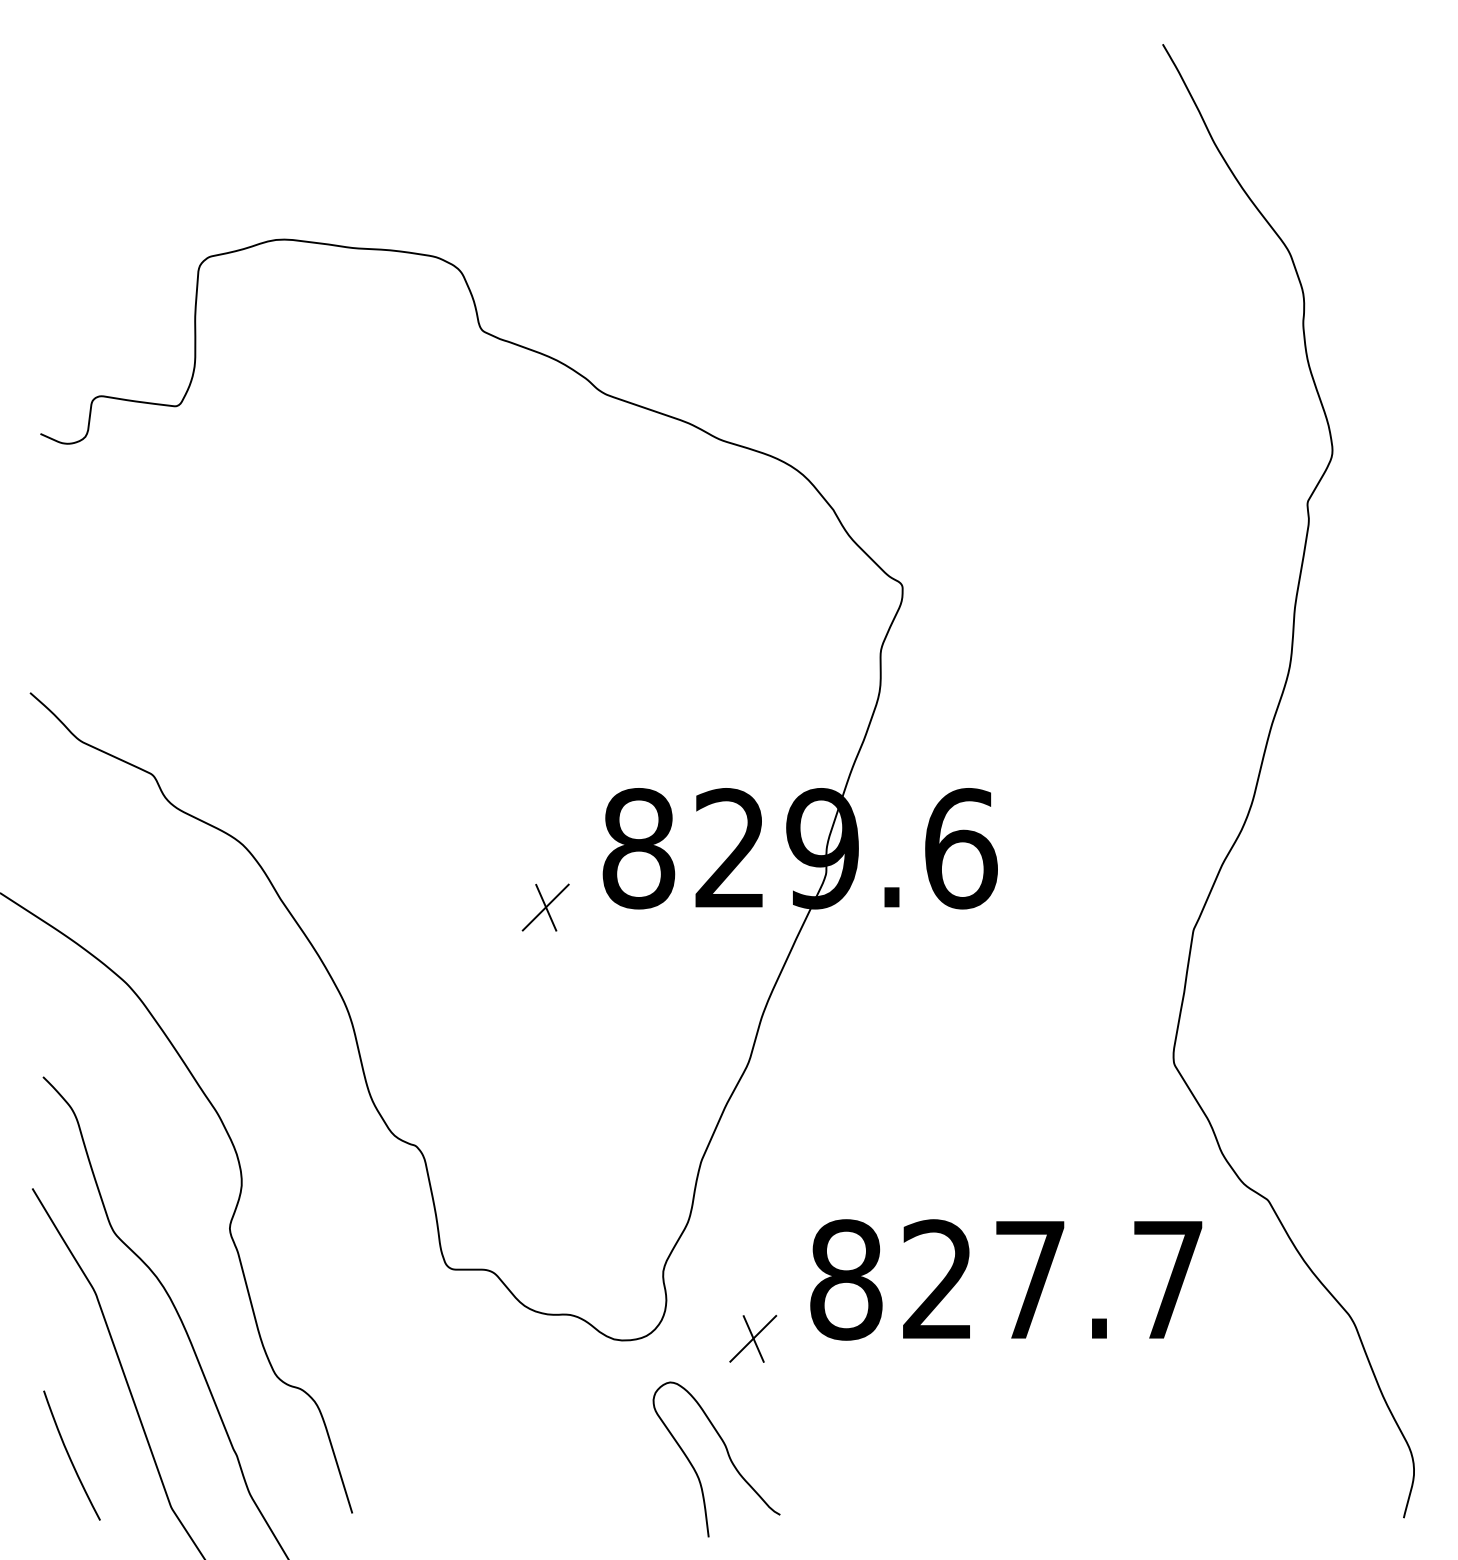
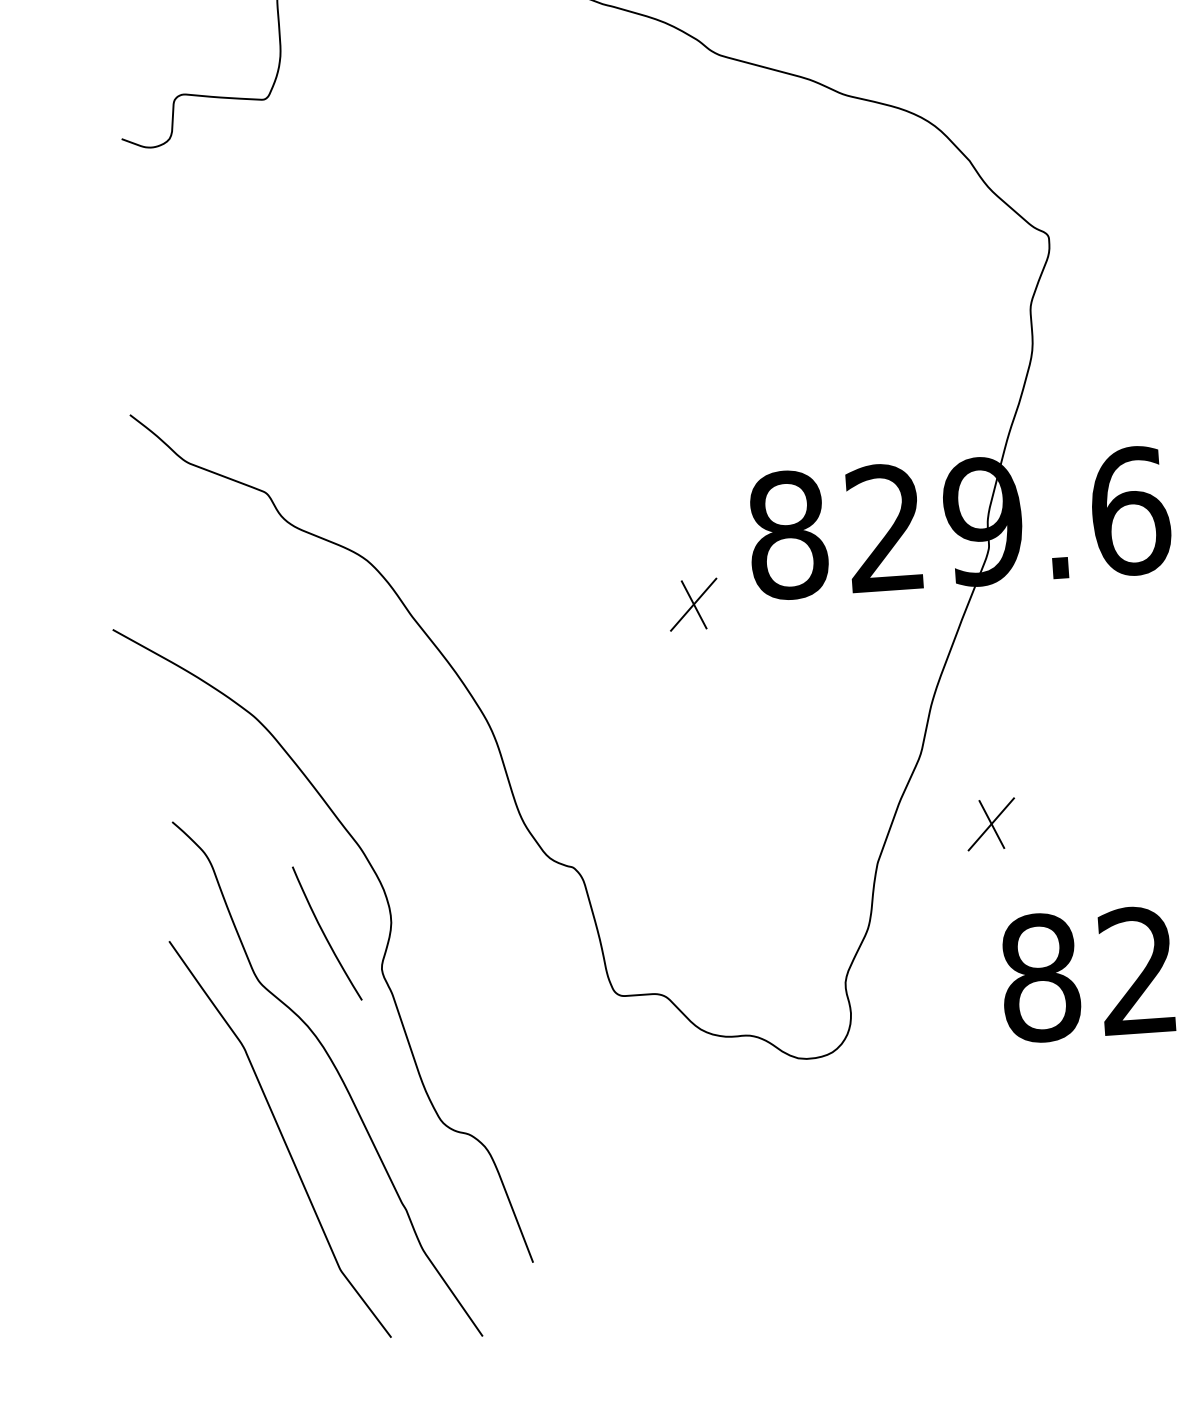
part: (753, 1338) -> (991, 823), moved
curve: (727, 1454) -> (927, 1172), removed
curve: (70, 1456) -> (325, 934), moved

